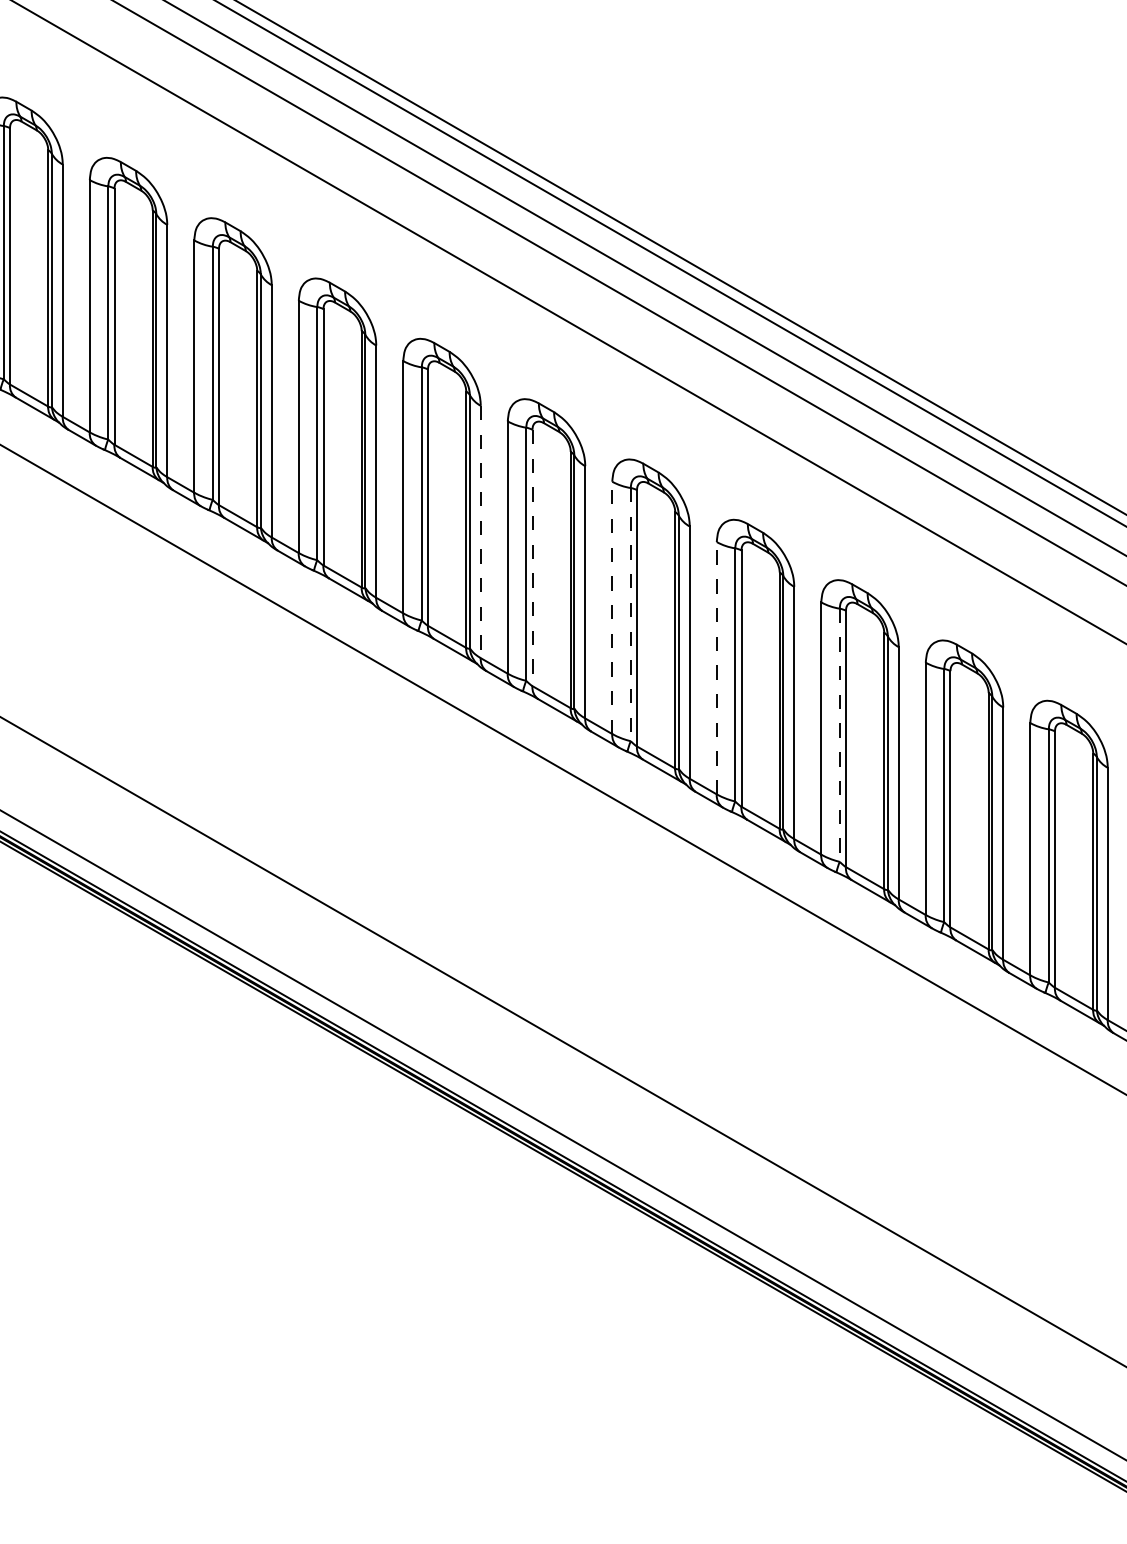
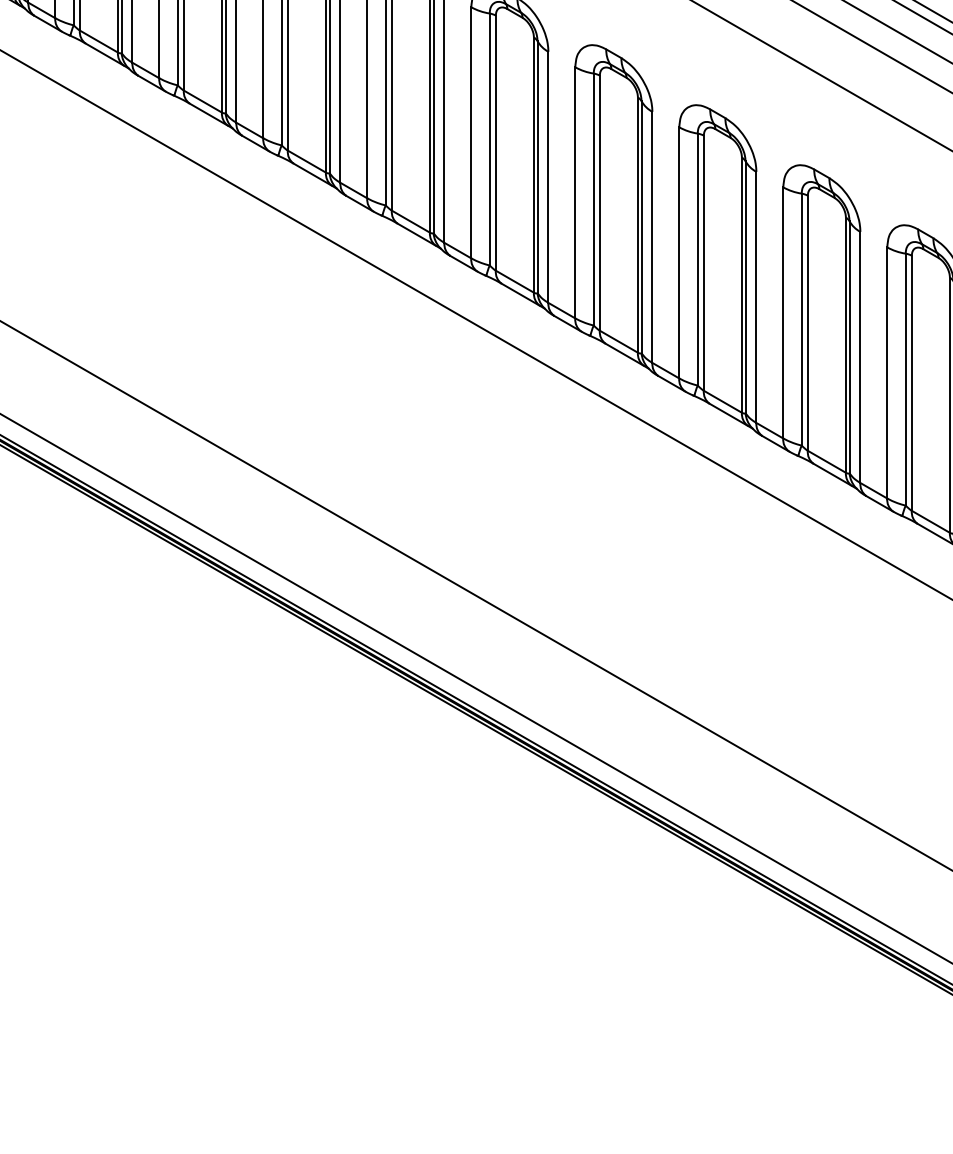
line: (480, 532) -> (548, 177), dashed -> solid
line: (532, 558) -> (599, 203), dashed -> solid
line: (612, 607) -> (679, 252), dashed -> solid
line: (630, 614) -> (697, 259), dashed -> solid
line: (716, 667) -> (783, 312), dashed -> solid
line: (839, 735) -> (905, 379), dashed -> solid

